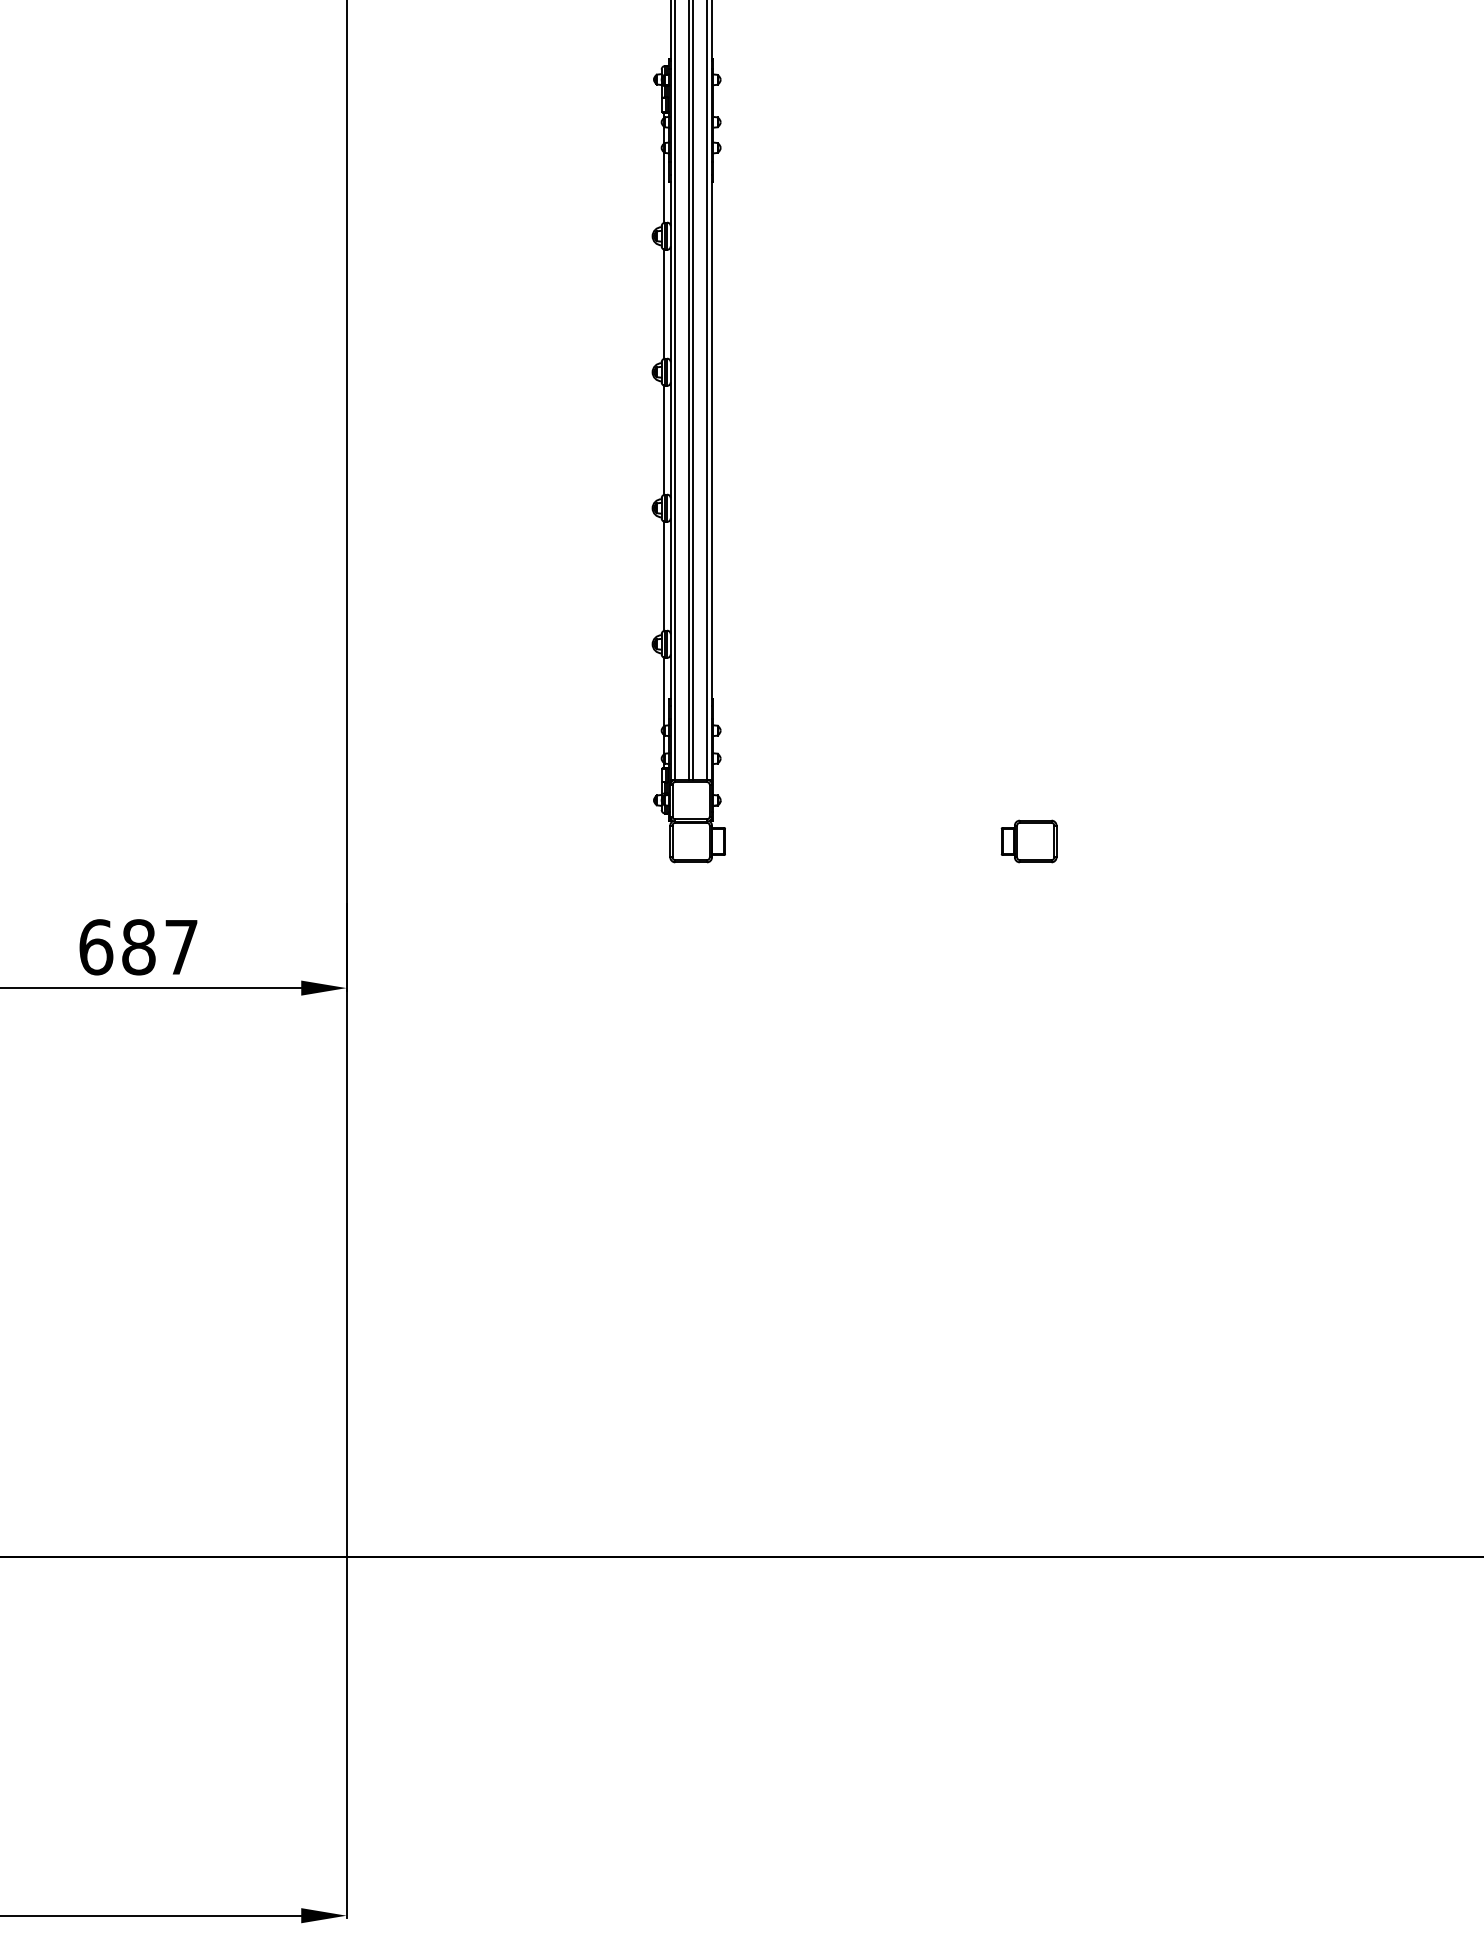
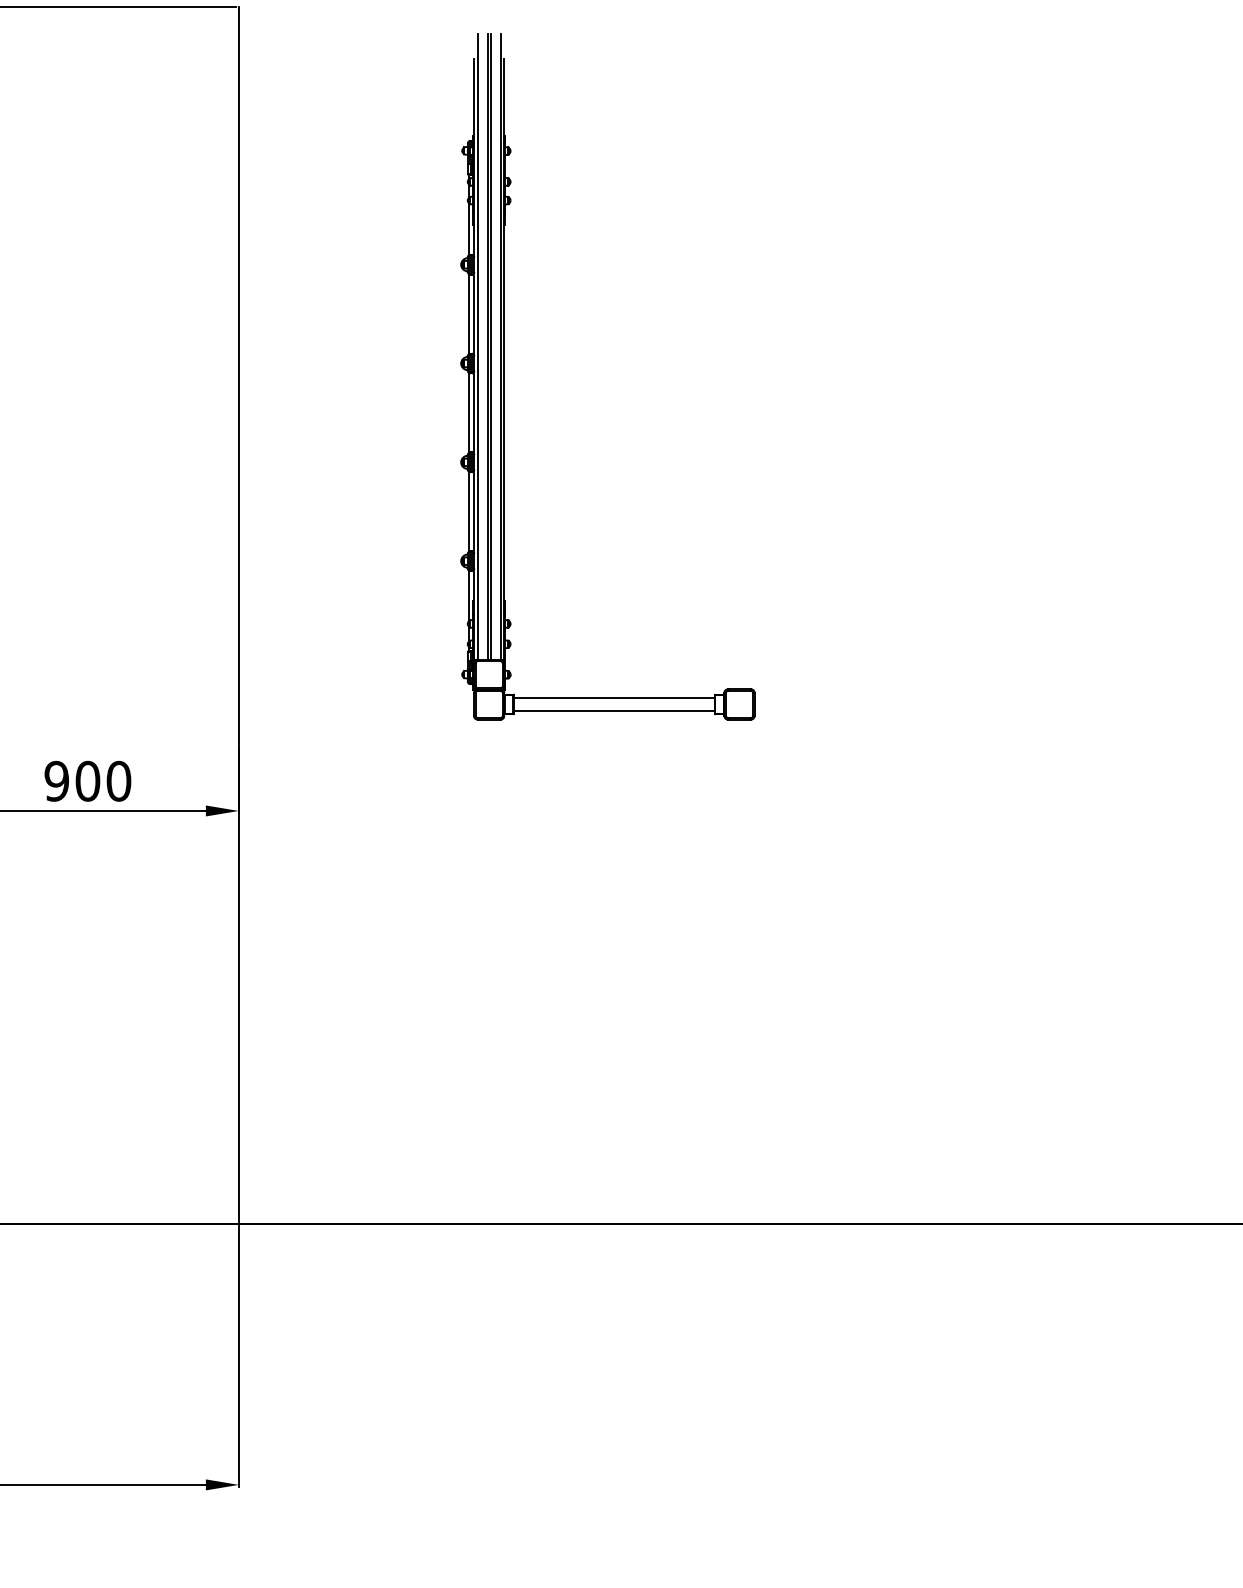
line: (862, 831) -> (613, 697), added
line: (862, 851) -> (613, 711), added
text: (138, 946) -> (87, 780), 687 -> 900

